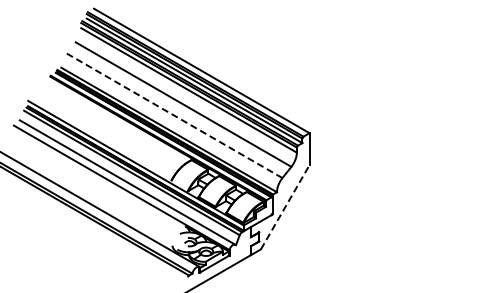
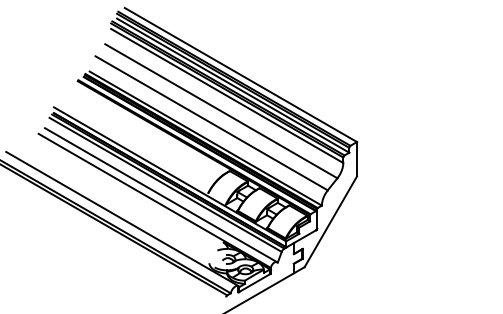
line: (175, 116) -> (212, 124), dashed -> solid
line: (285, 207) -> (331, 222), dashed -> solid

